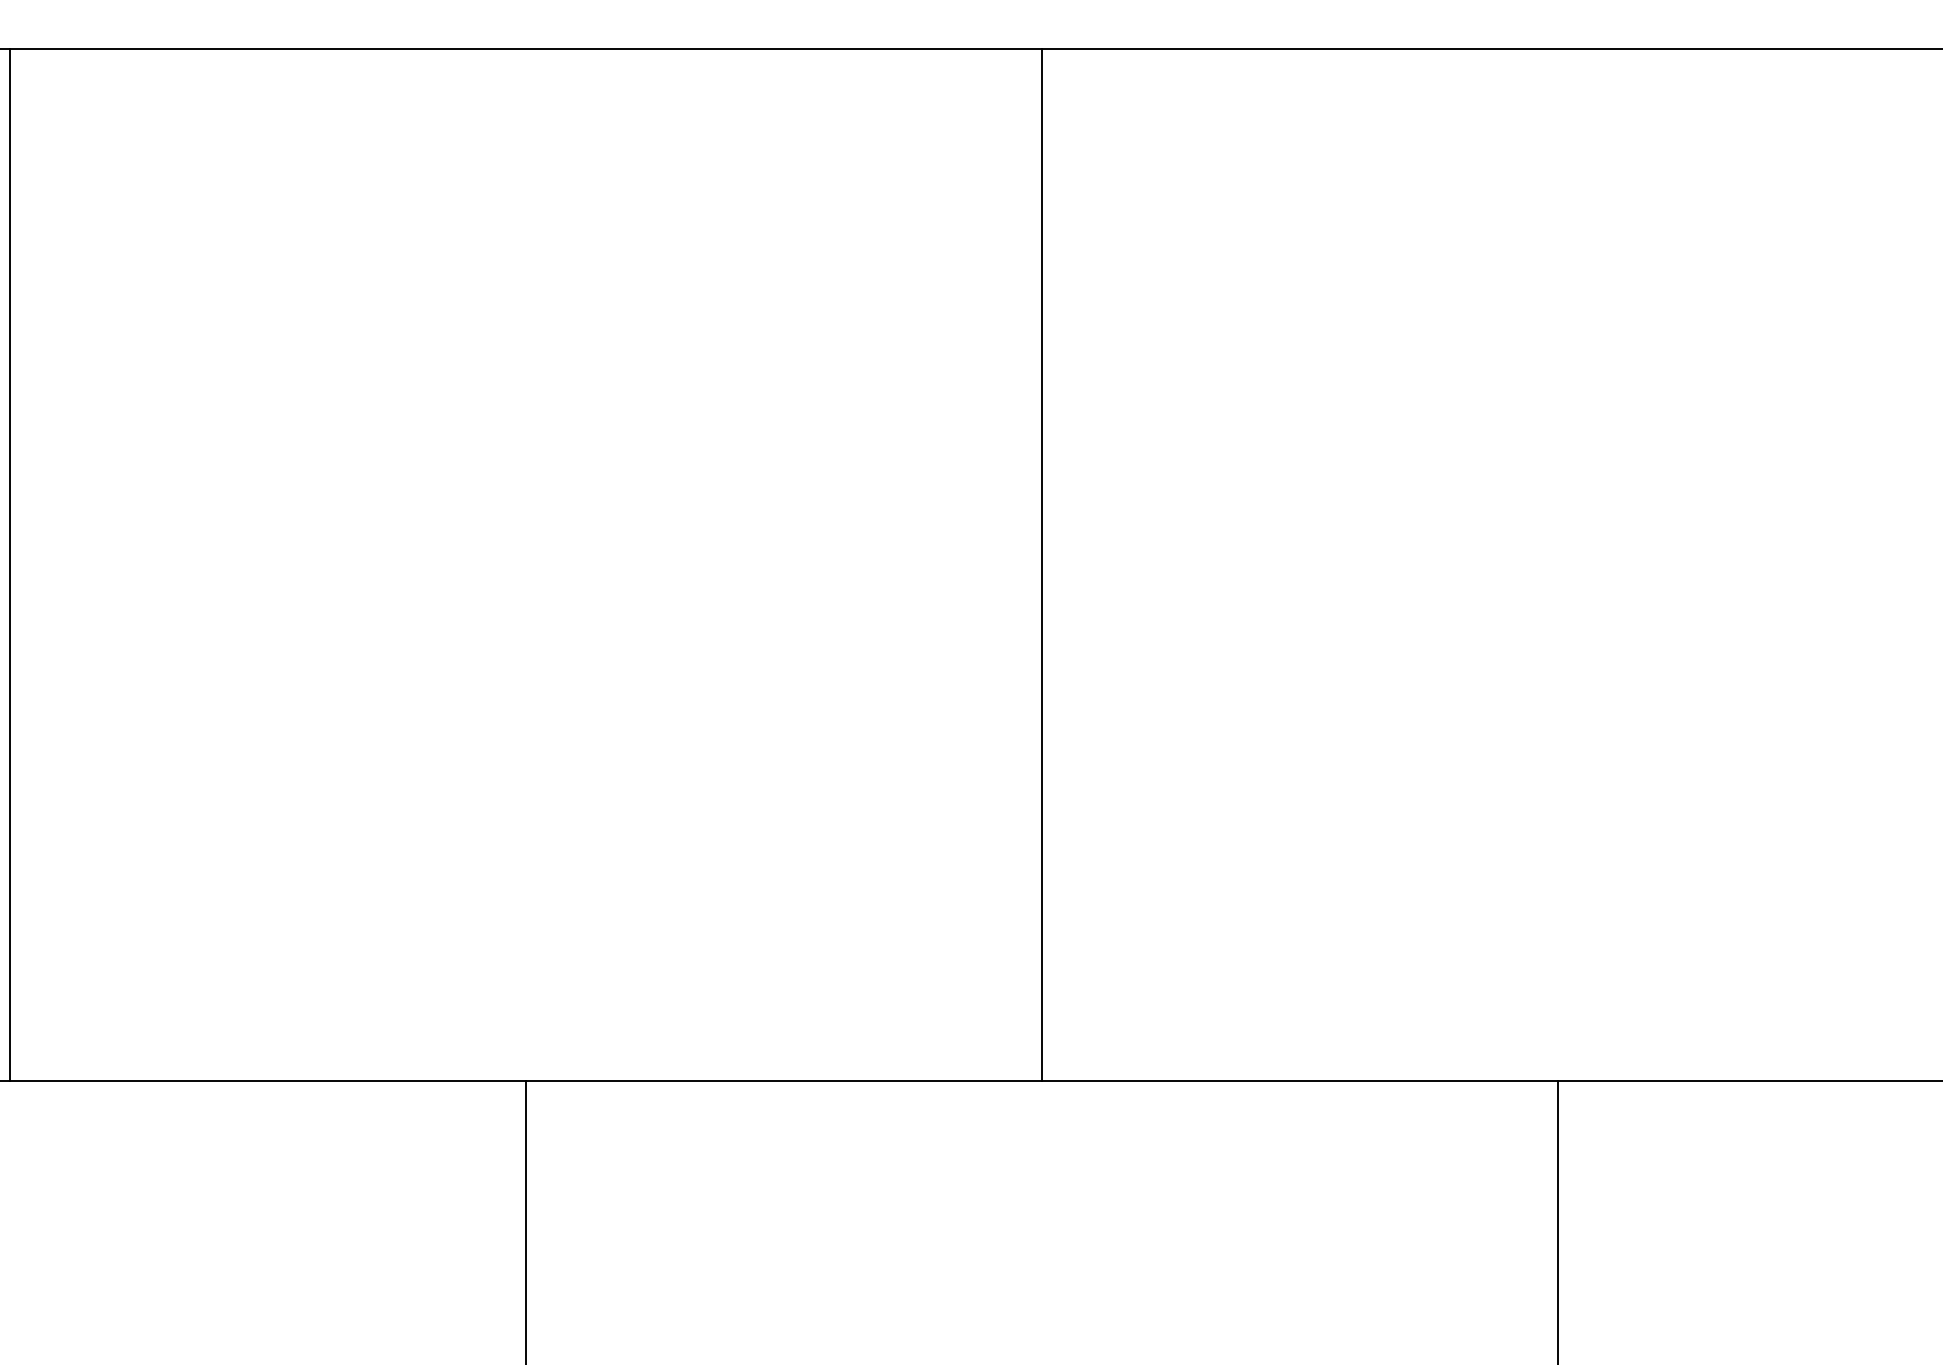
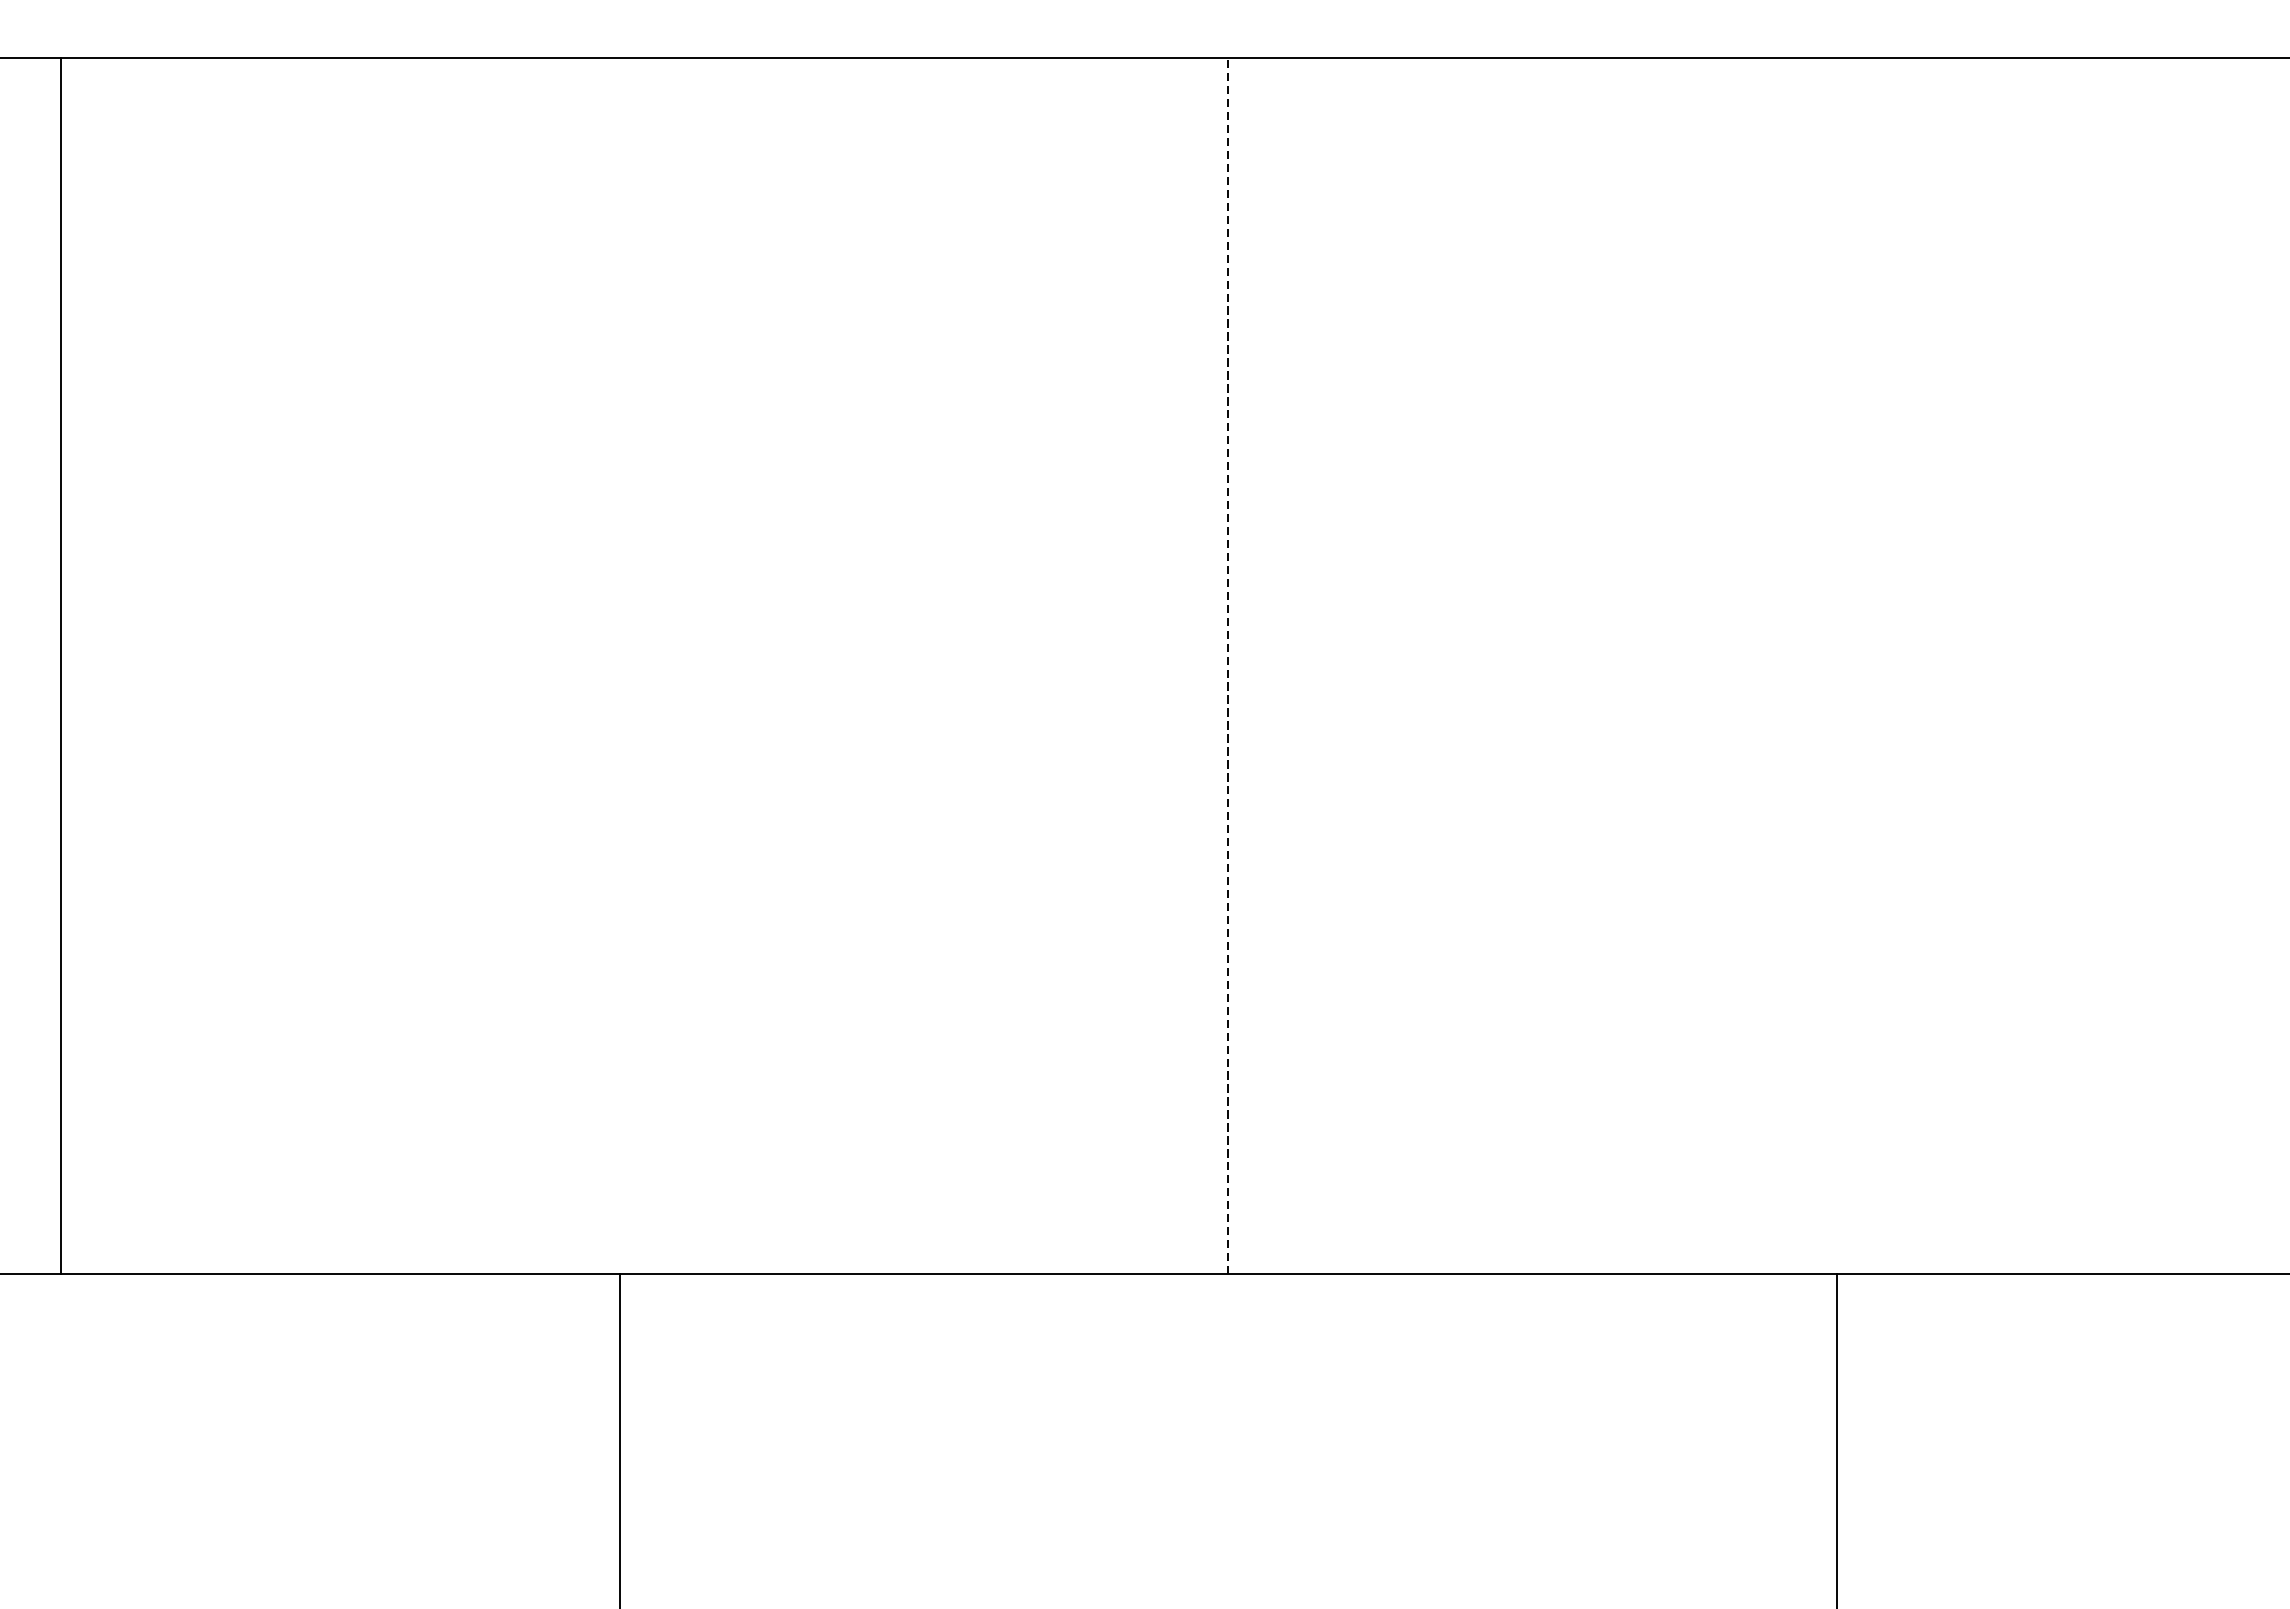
line: (10, 564) -> (61, 665), moved
line: (1042, 564) -> (1228, 665), solid -> dashed

